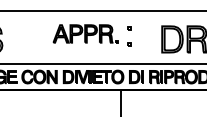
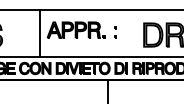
part: (129, 36) -> (115, 32), size x0.62
line: (44, 37) -> (39, 33), added

